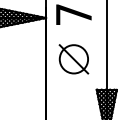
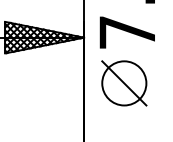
part: (73, 59) -> (123, 83), moved

